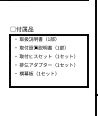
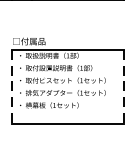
line: (10, 60) -> (12, 86), solid -> dashed
line: (87, 60) -> (123, 86), solid -> dashed

